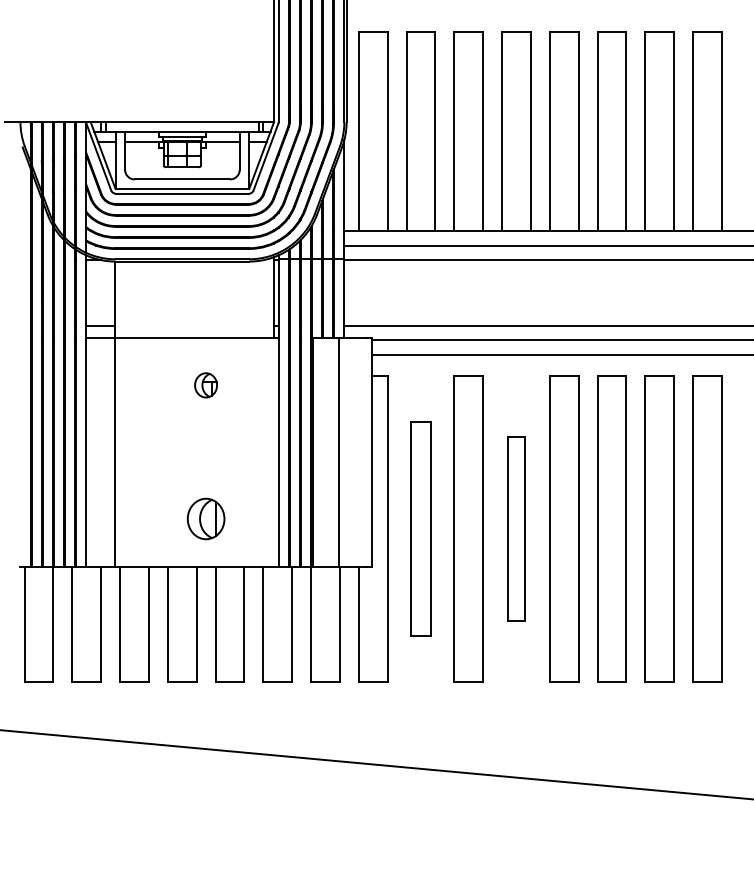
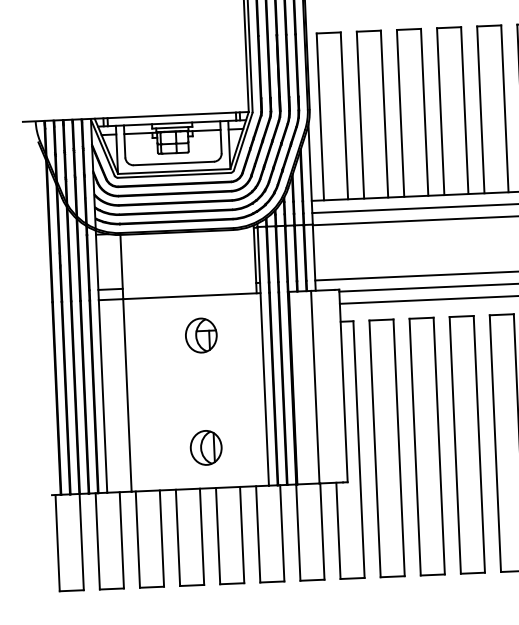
part: (205, 385) -> (200, 335), size x1.67
part: (420, 528) -> (386, 448), size x1.43
part: (516, 528) -> (467, 444), size x1.67

